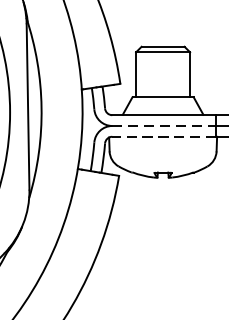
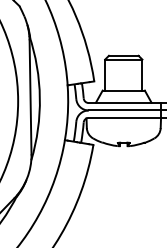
line: (164, 126) -> (124, 110), dashed -> solid
line: (164, 136) -> (124, 117), dashed -> solid

